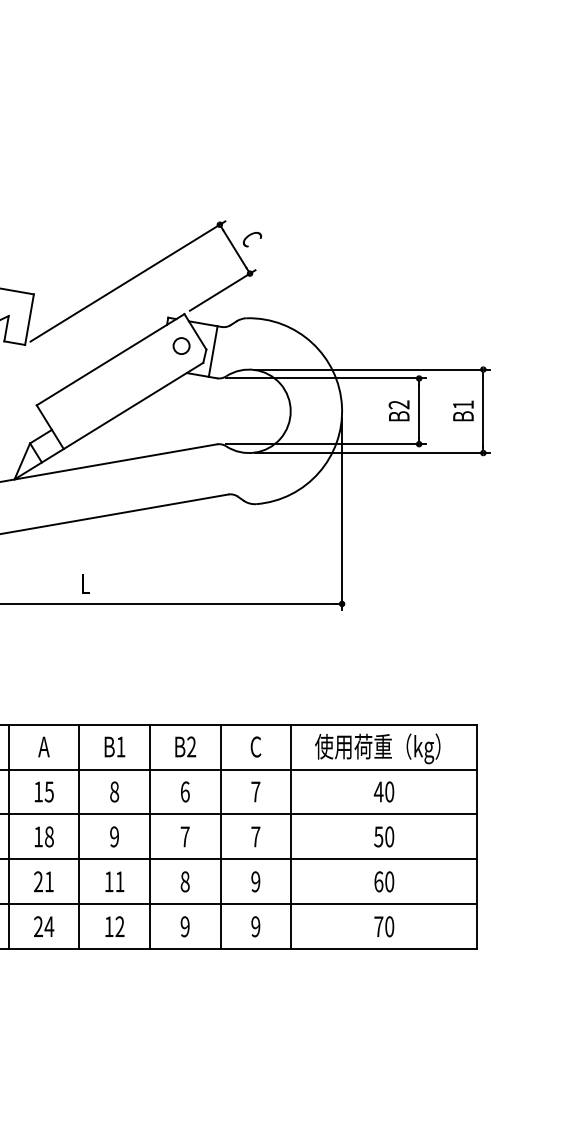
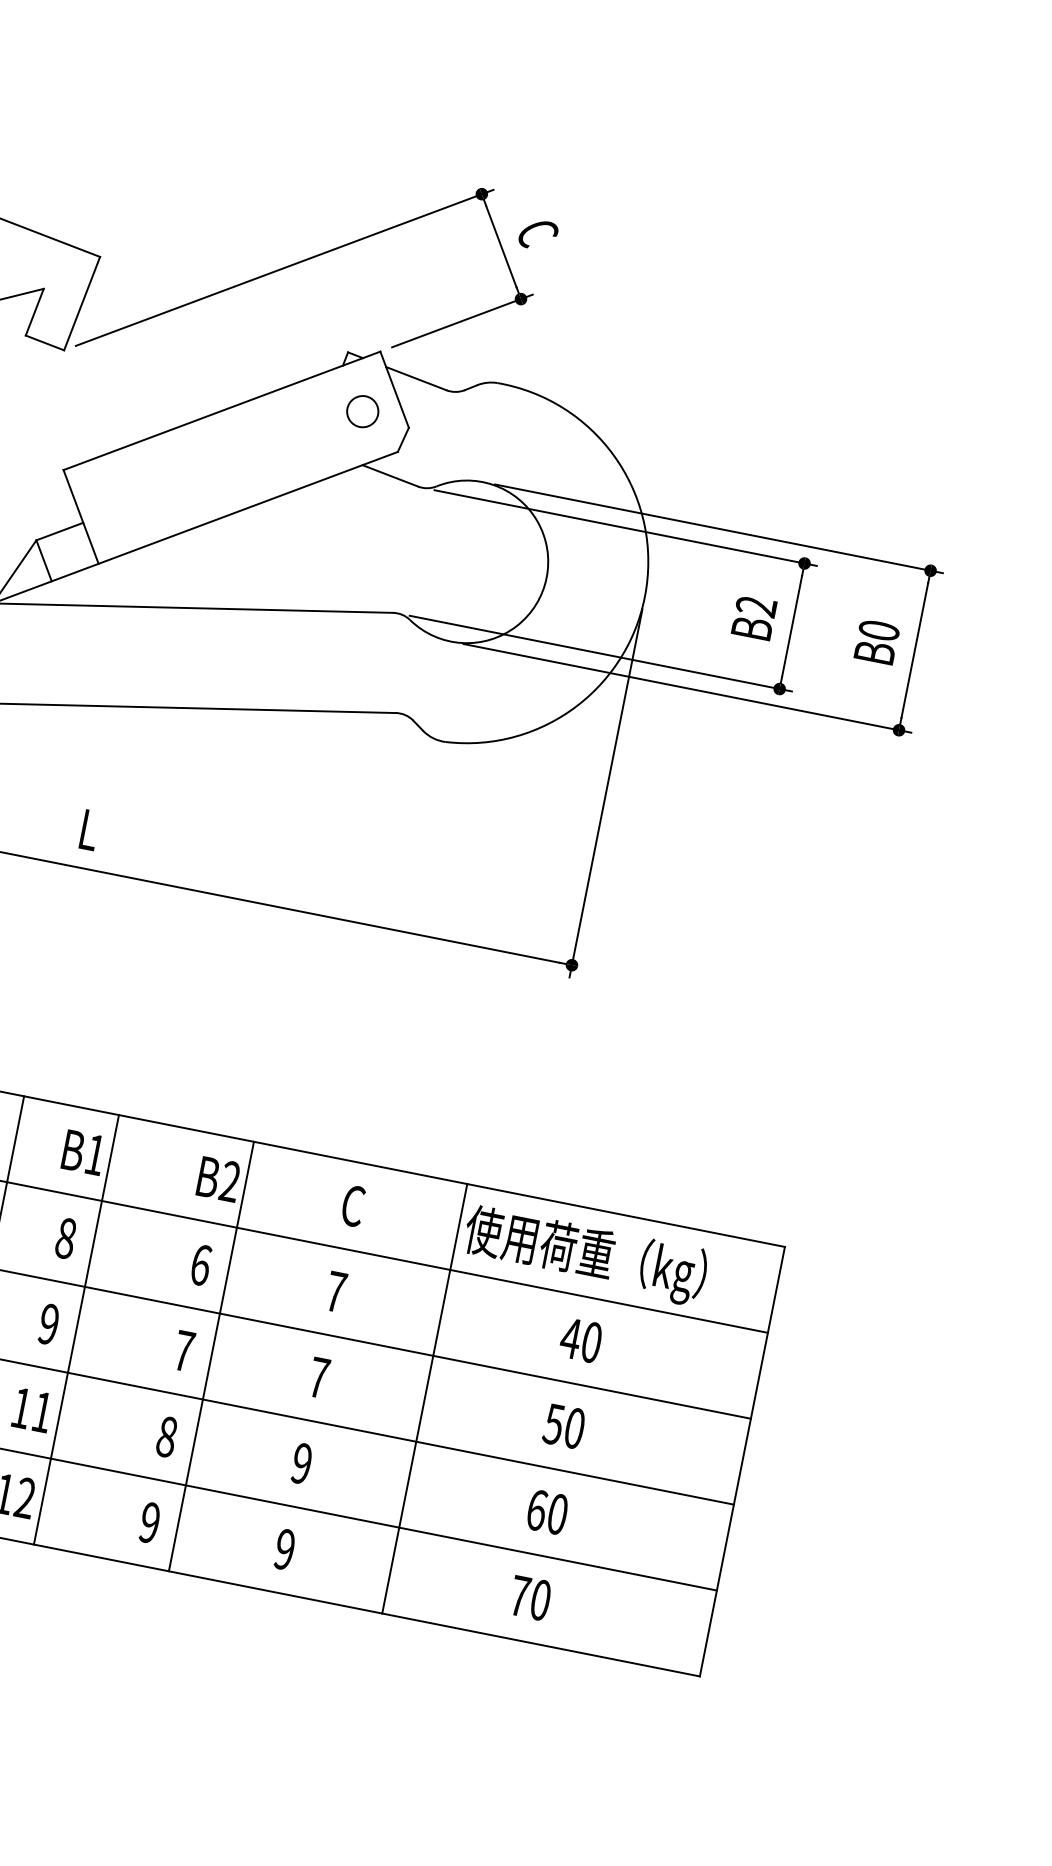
line: (212, 351) -> (419, 433), removed
text: (462, 404) -> (877, 629), B1 -> B0
line: (149, 836) -> (75, 1328), moved
line: (220, 836) -> (211, 1355), moved
line: (291, 836) -> (425, 1398), moved

